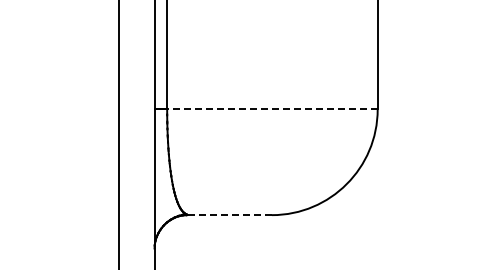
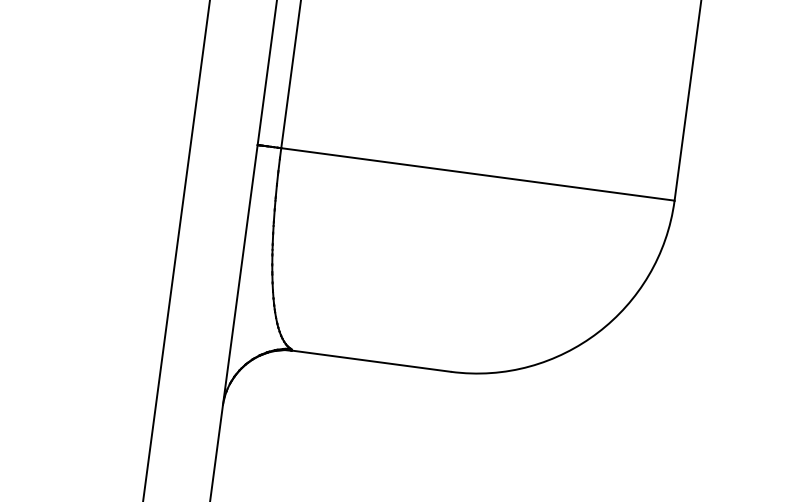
line: (271, 109) -> (476, 174), dashed -> solid
line: (229, 215) -> (371, 361), dashed -> solid

